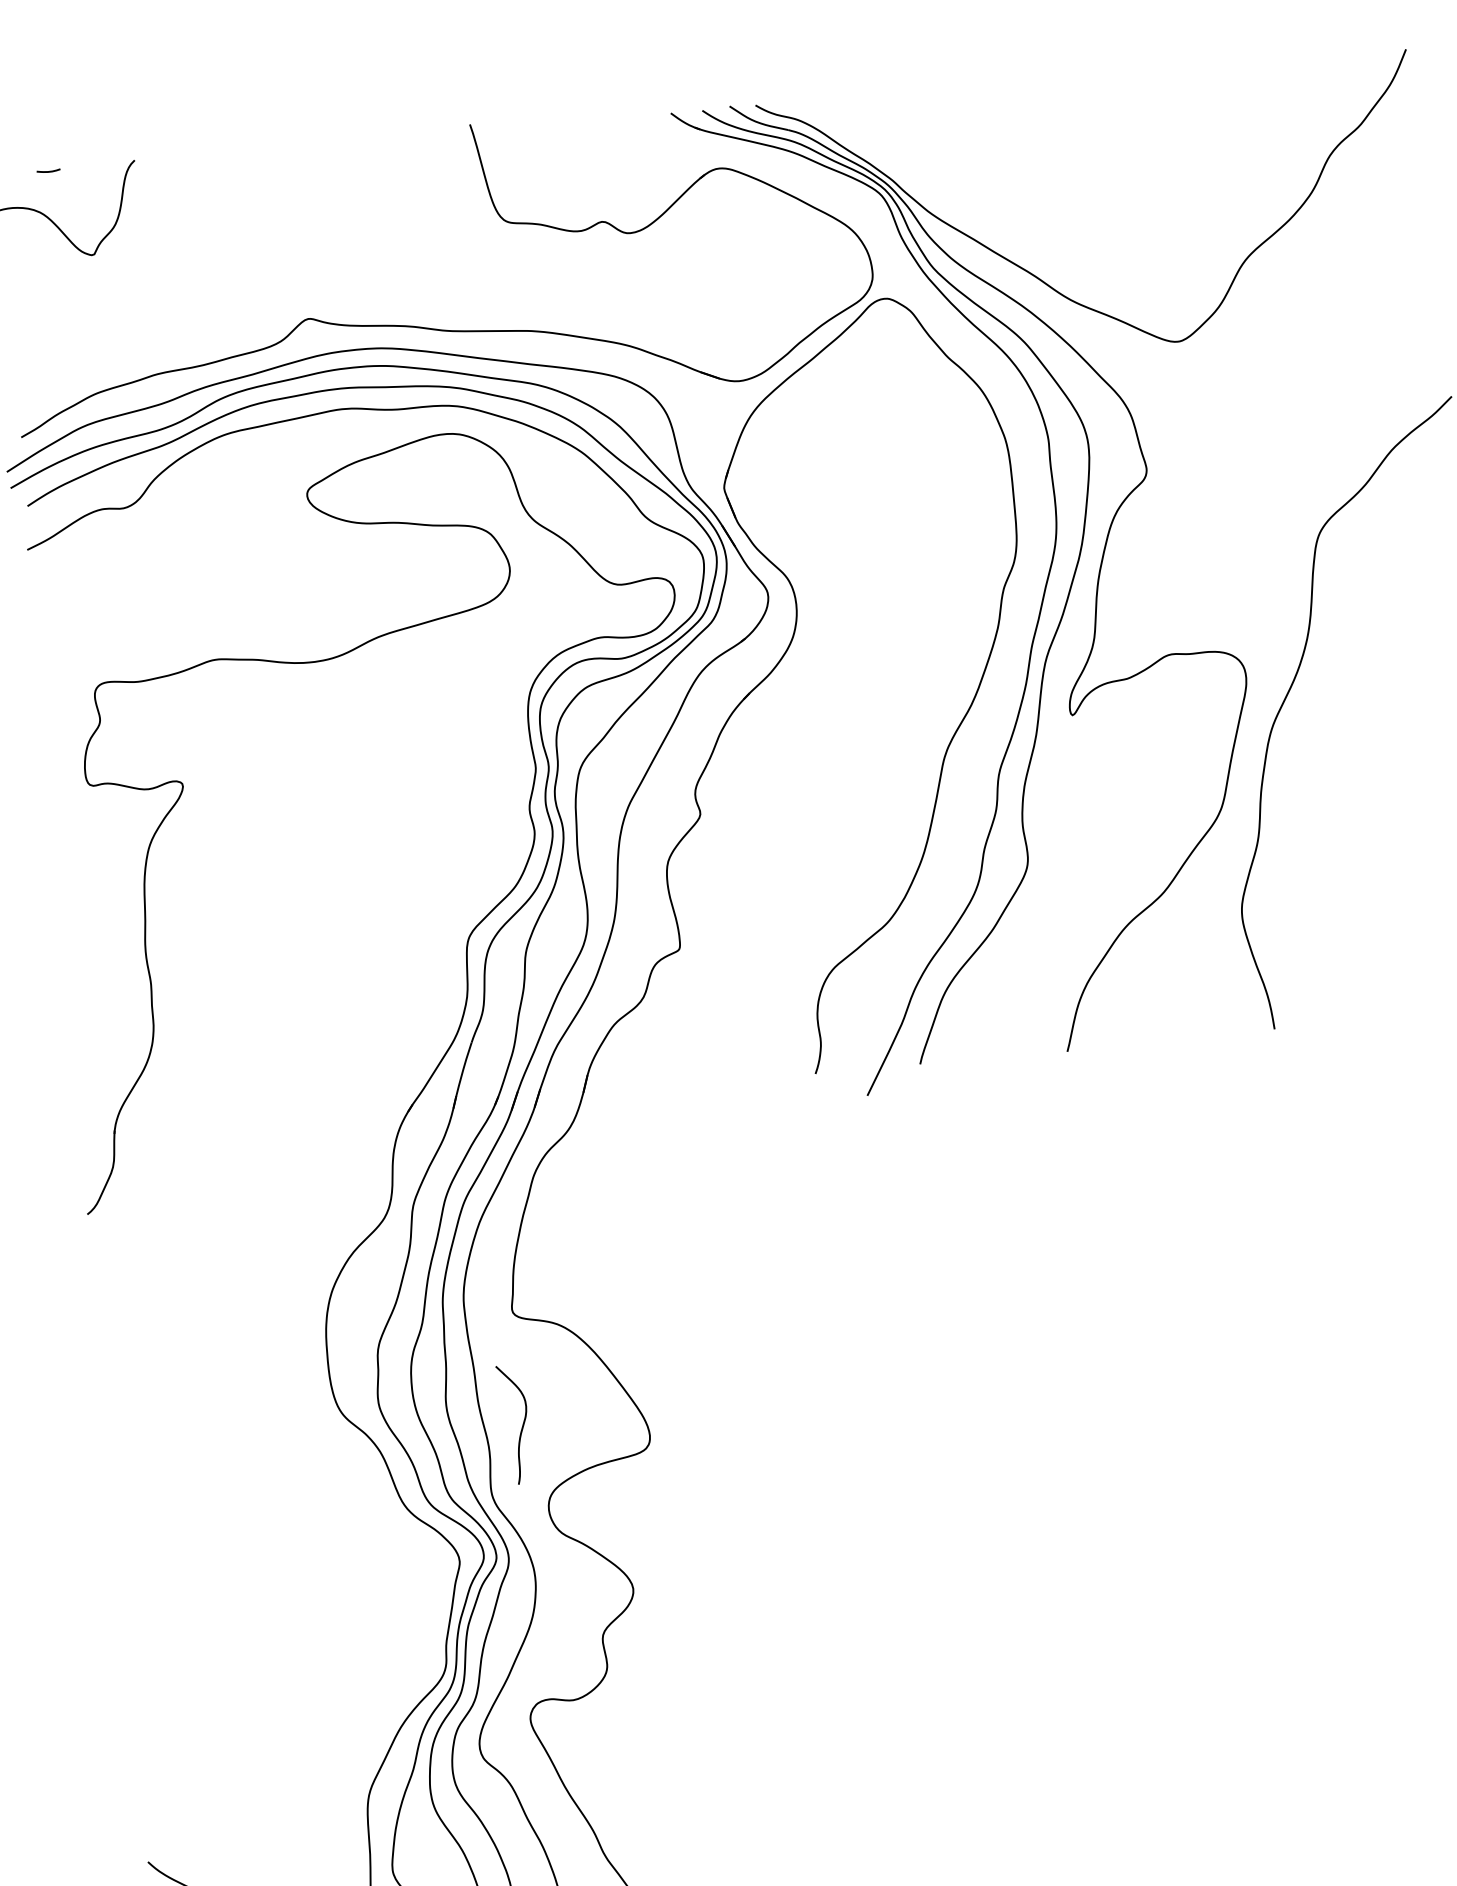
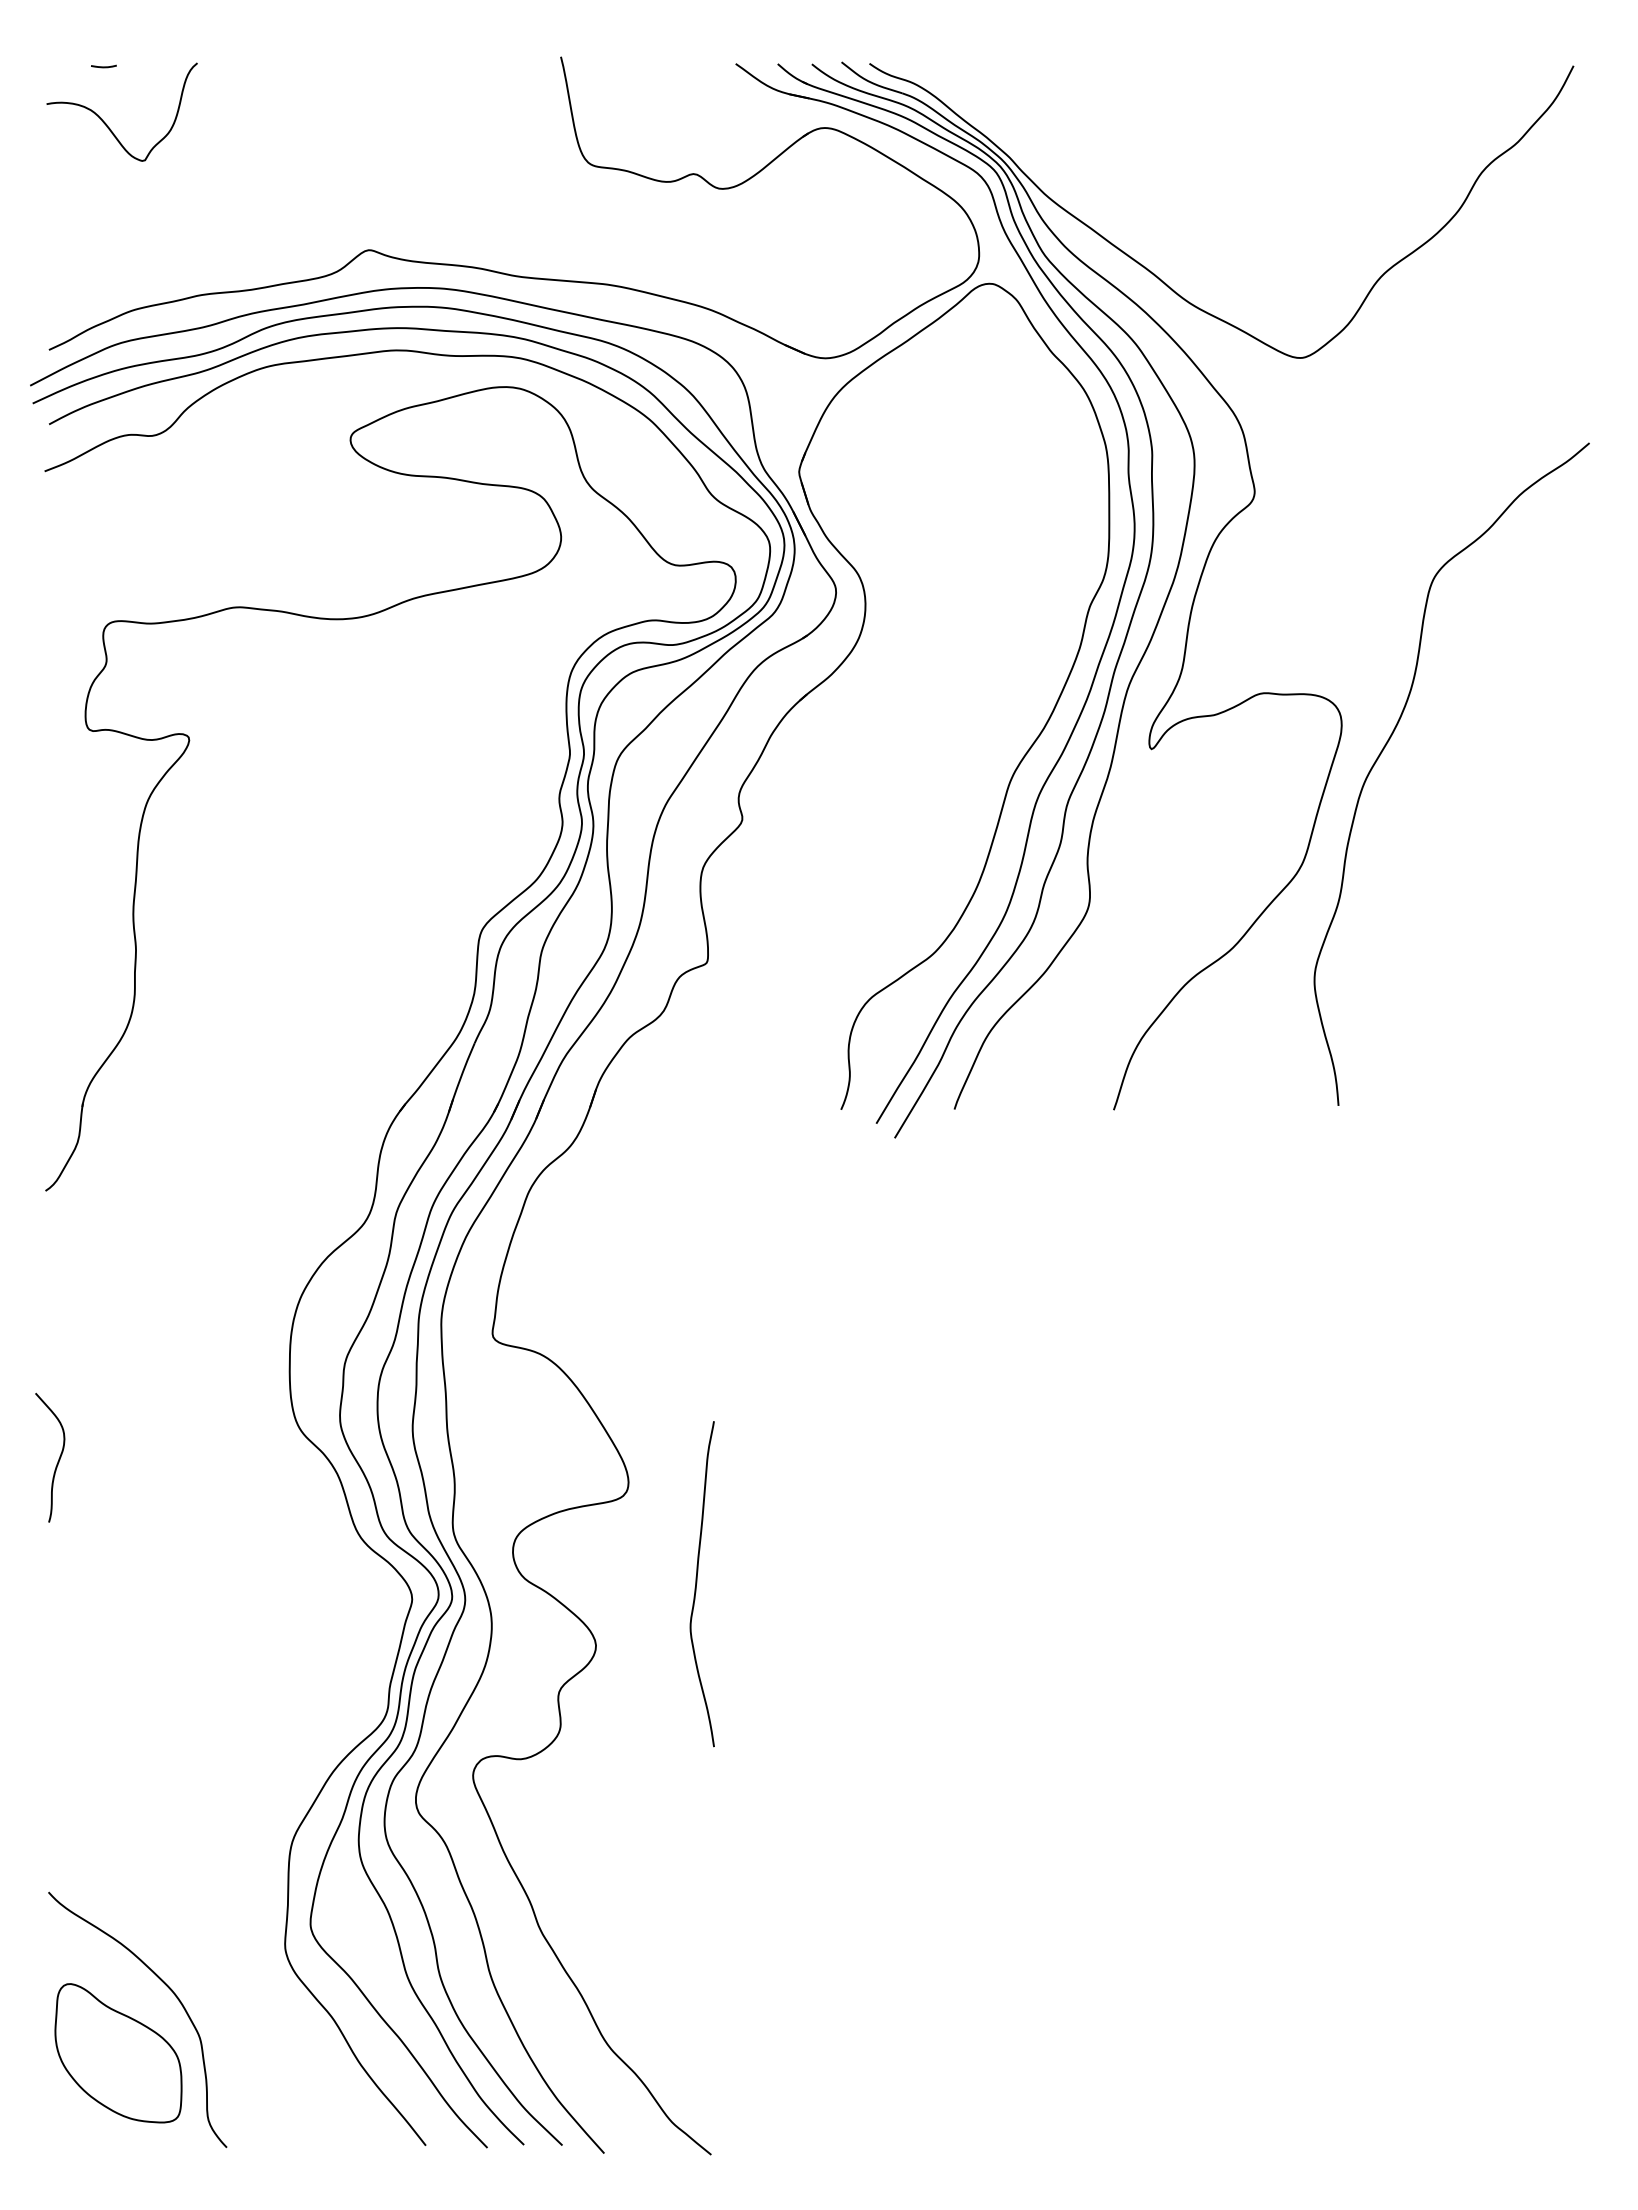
part: (1017, 633) -> (1100, 656), added
curve: (522, 1424) -> (58, 1458), moved
curve: (721, 1523) -> (697, 1583), added

